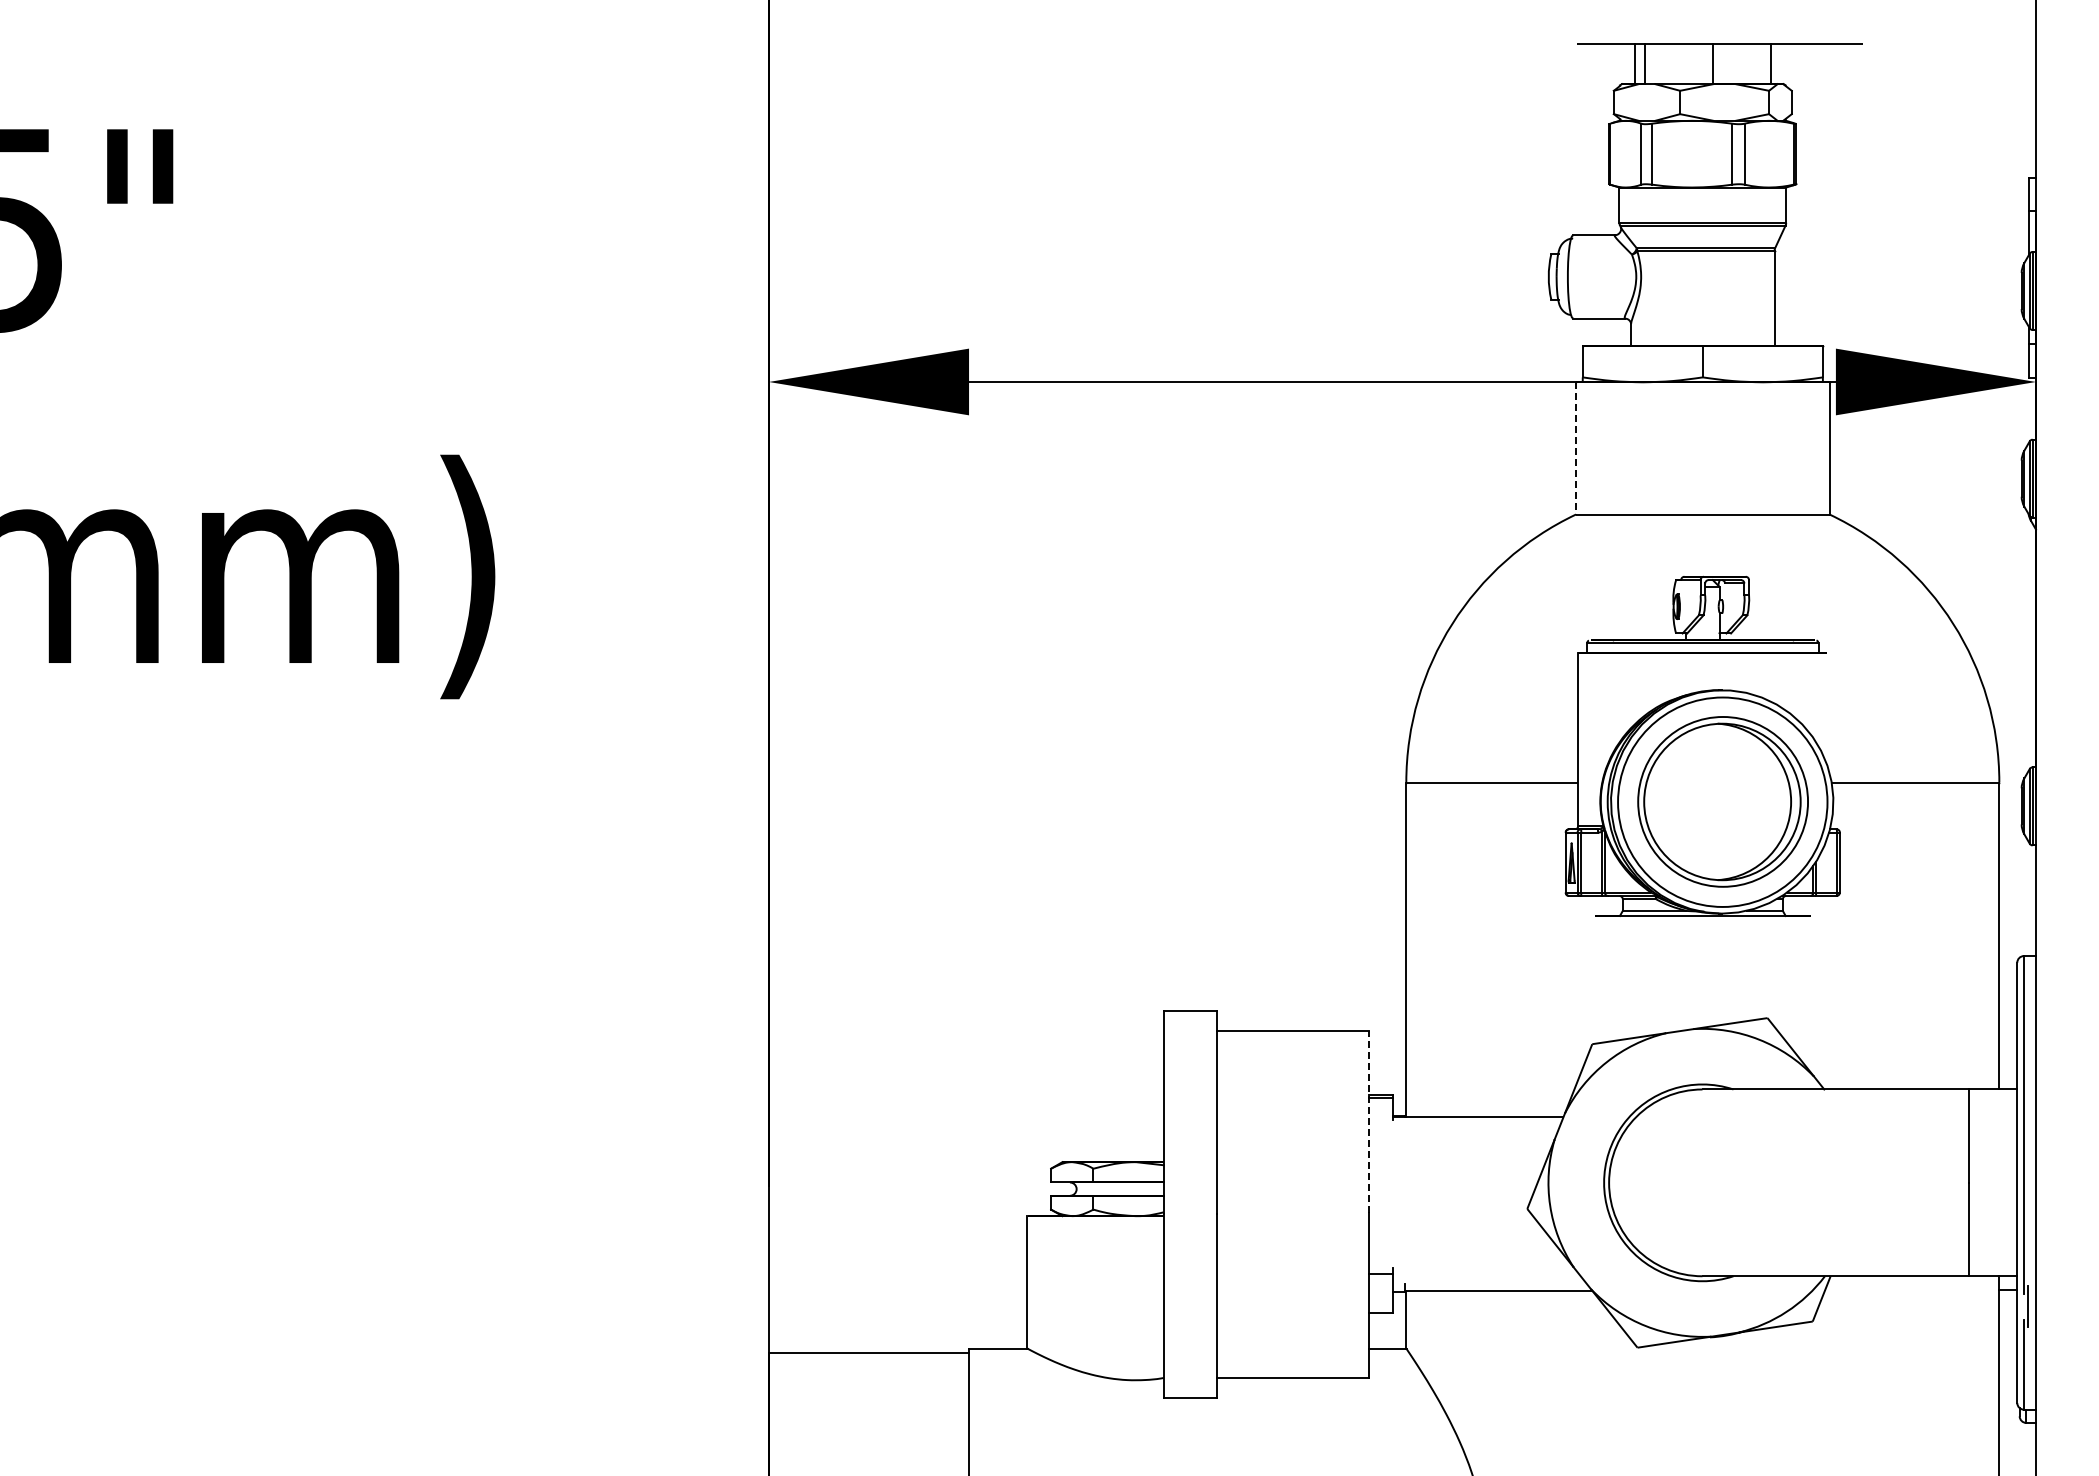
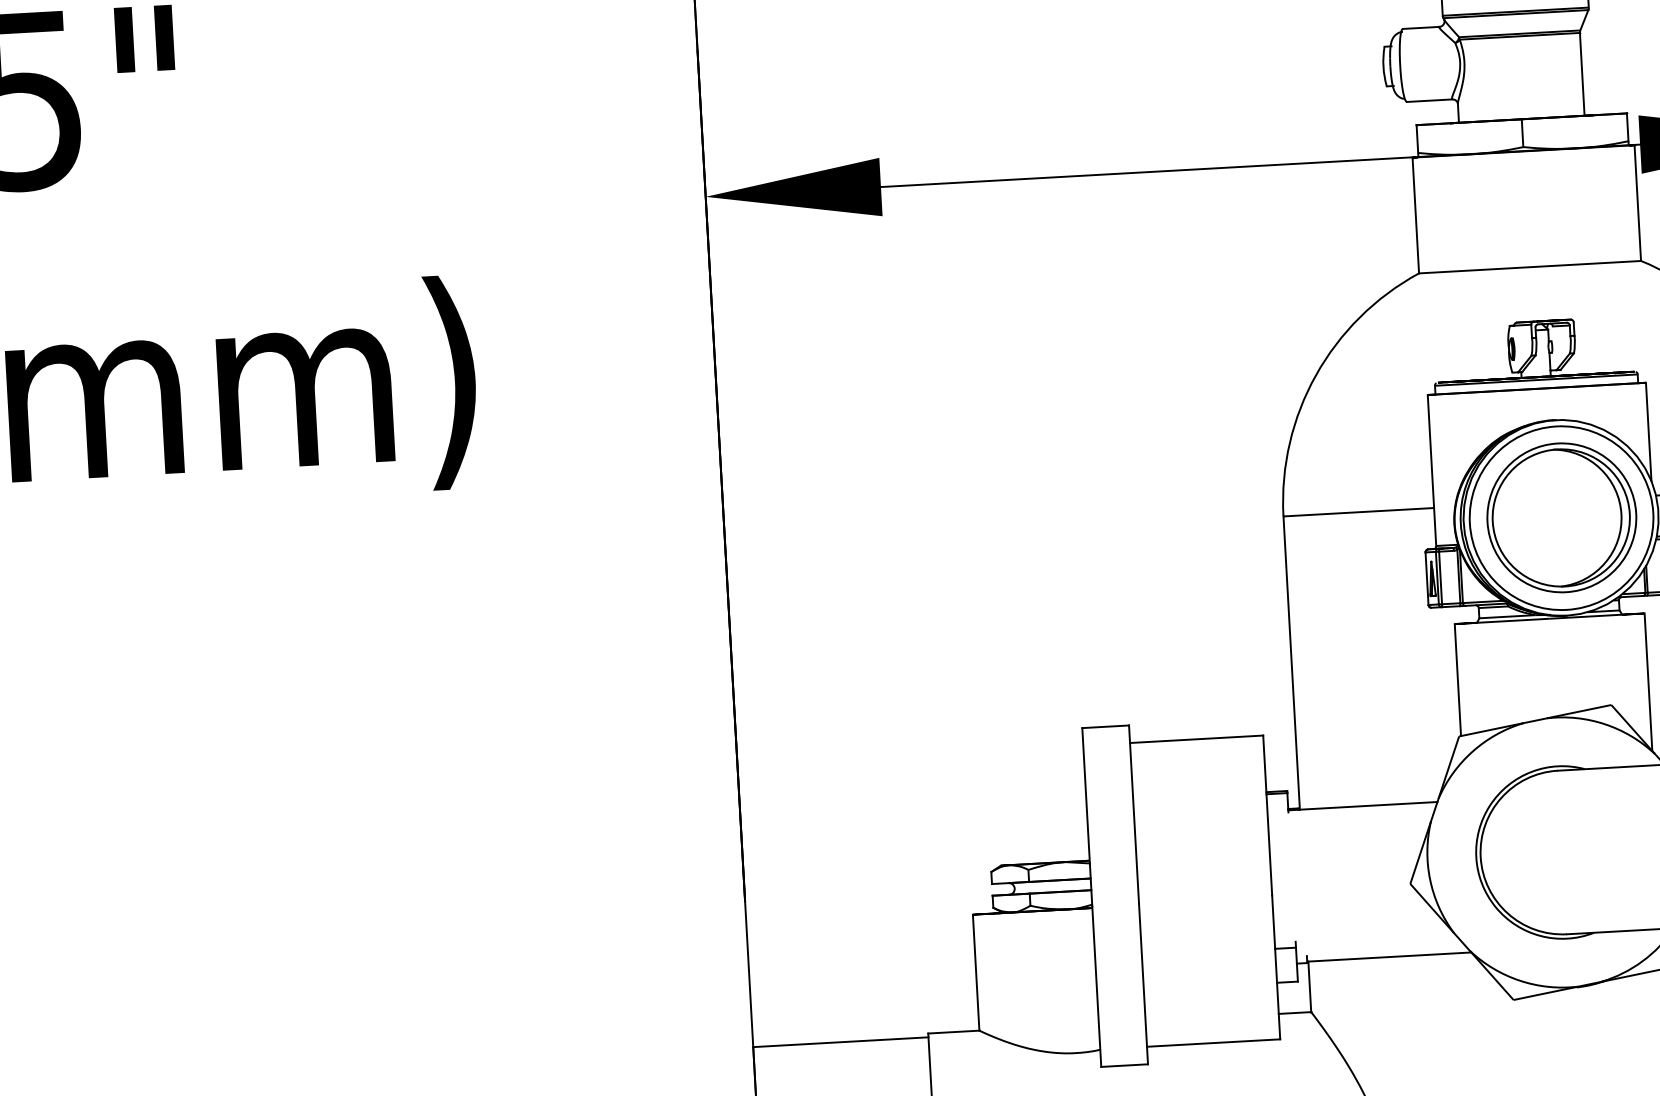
line: (1576, 448) -> (1416, 215), dashed -> solid
line: (1827, 709) -> (1648, 431), added
line: (1594, 979) -> (1457, 679), added
line: (1811, 994) -> (1648, 682), added
line: (1369, 1121) -> (1267, 815), dashed -> solid

